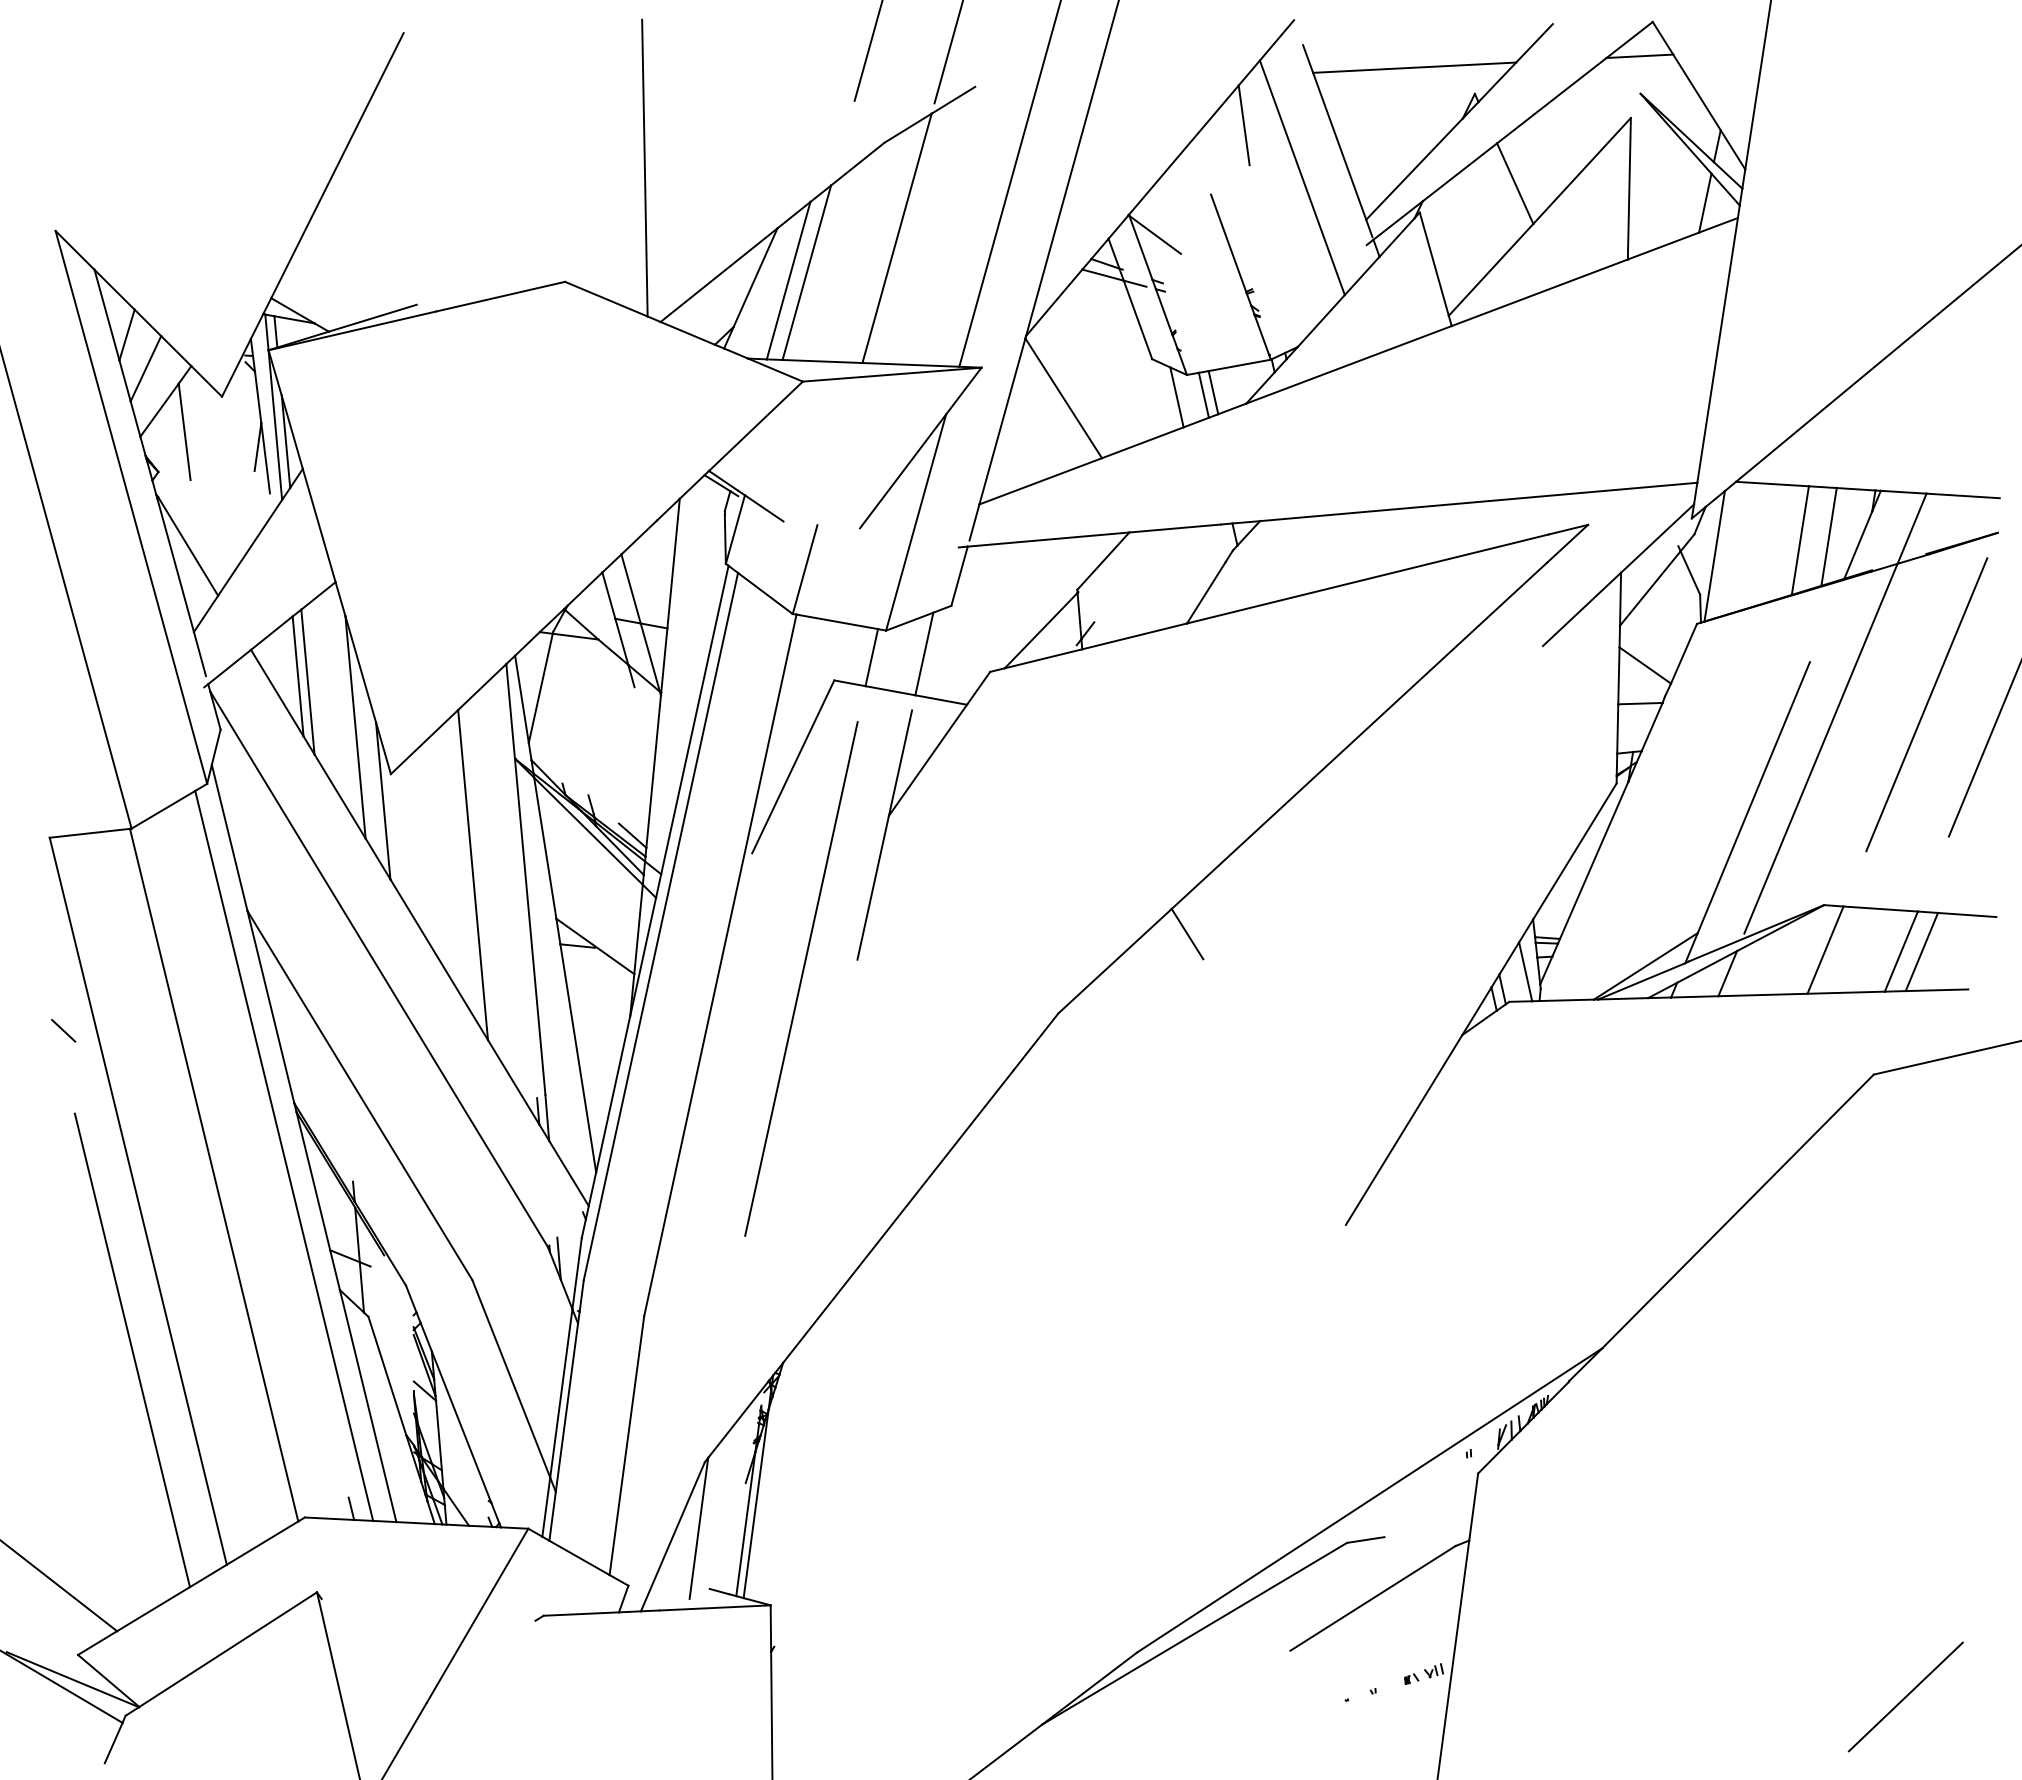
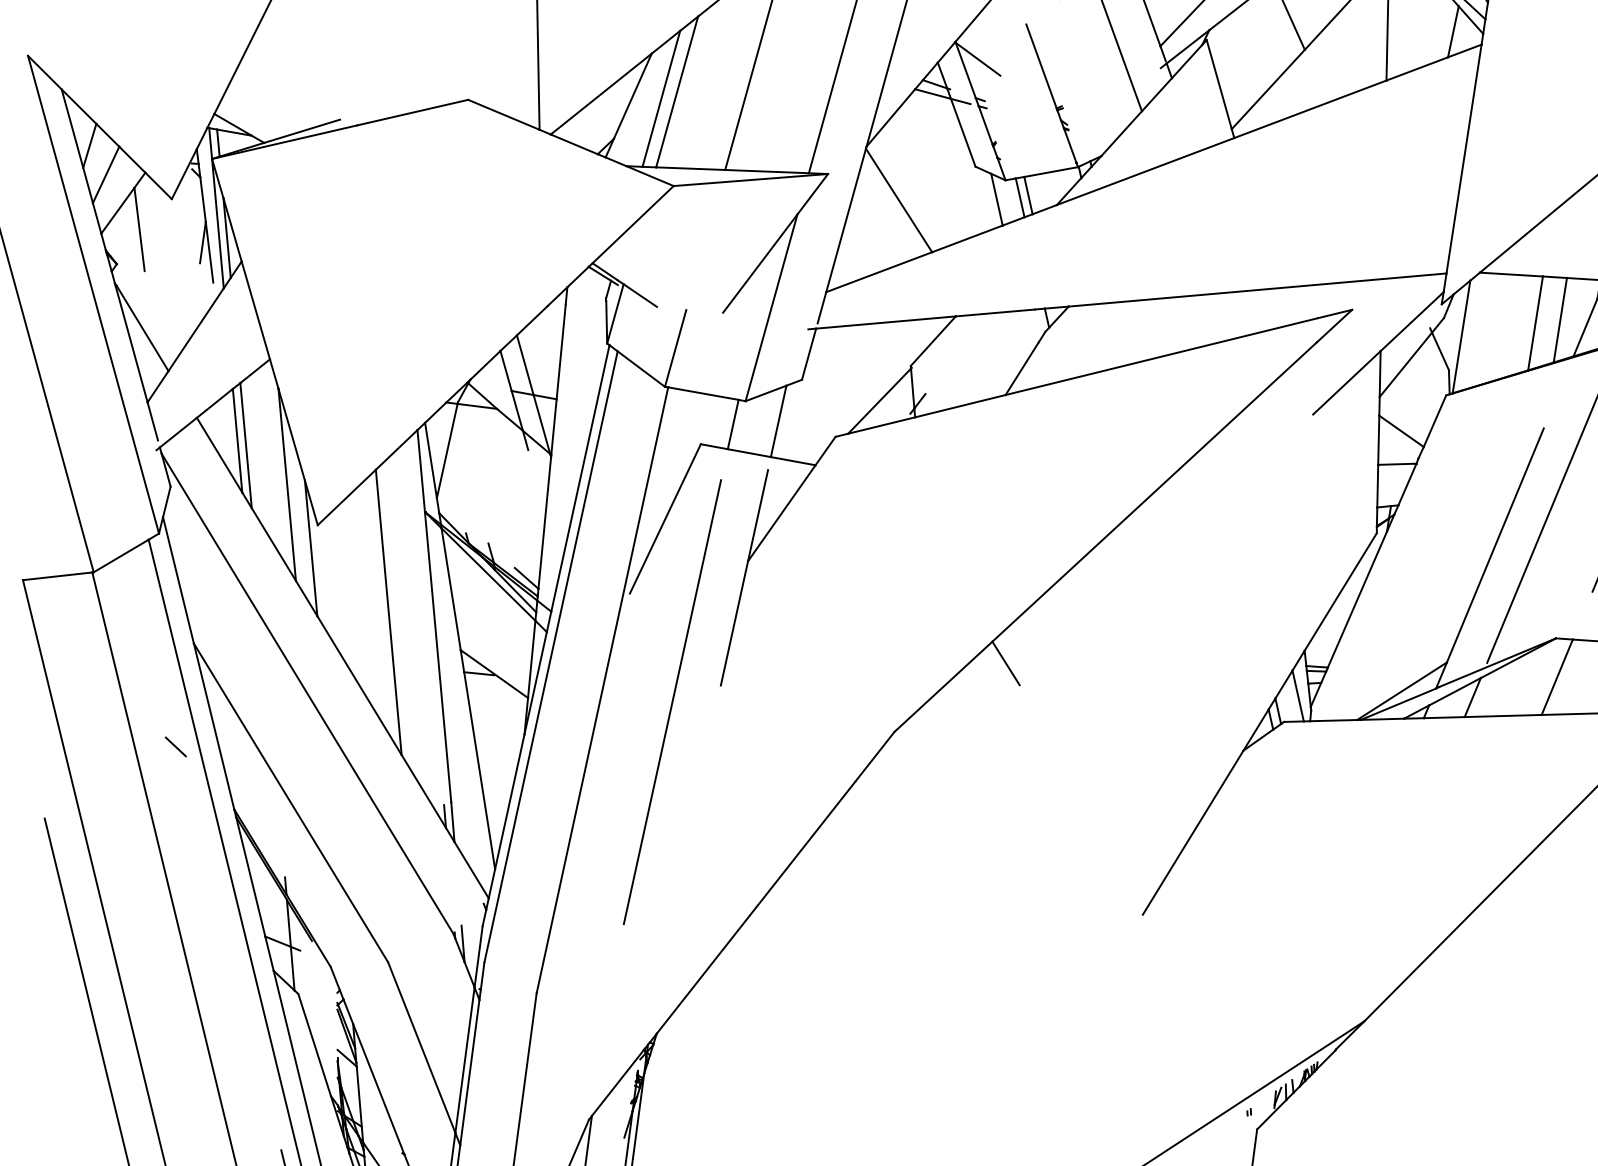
line: (63, 1030) -> (175, 746), moved

